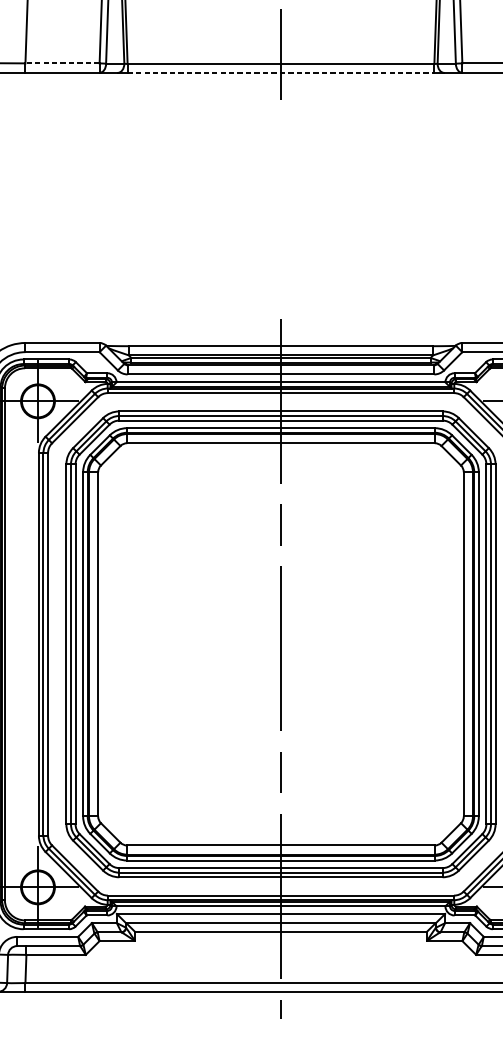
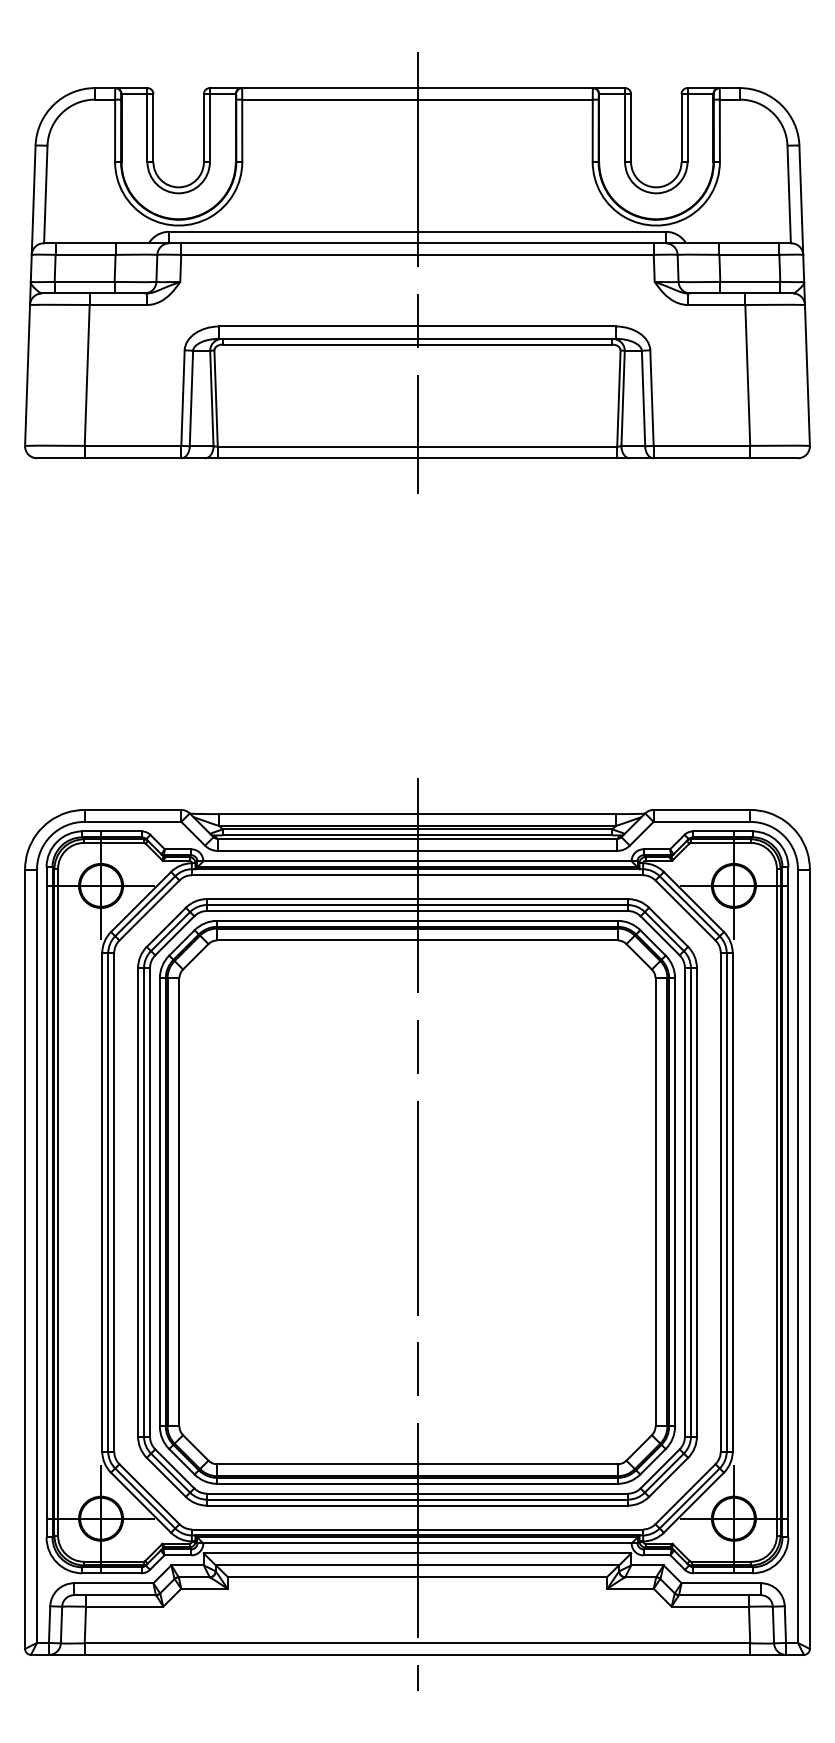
line: (62, 63) -> (132, 445), dashed -> solid
line: (280, 73) -> (417, 458), dashed -> solid

